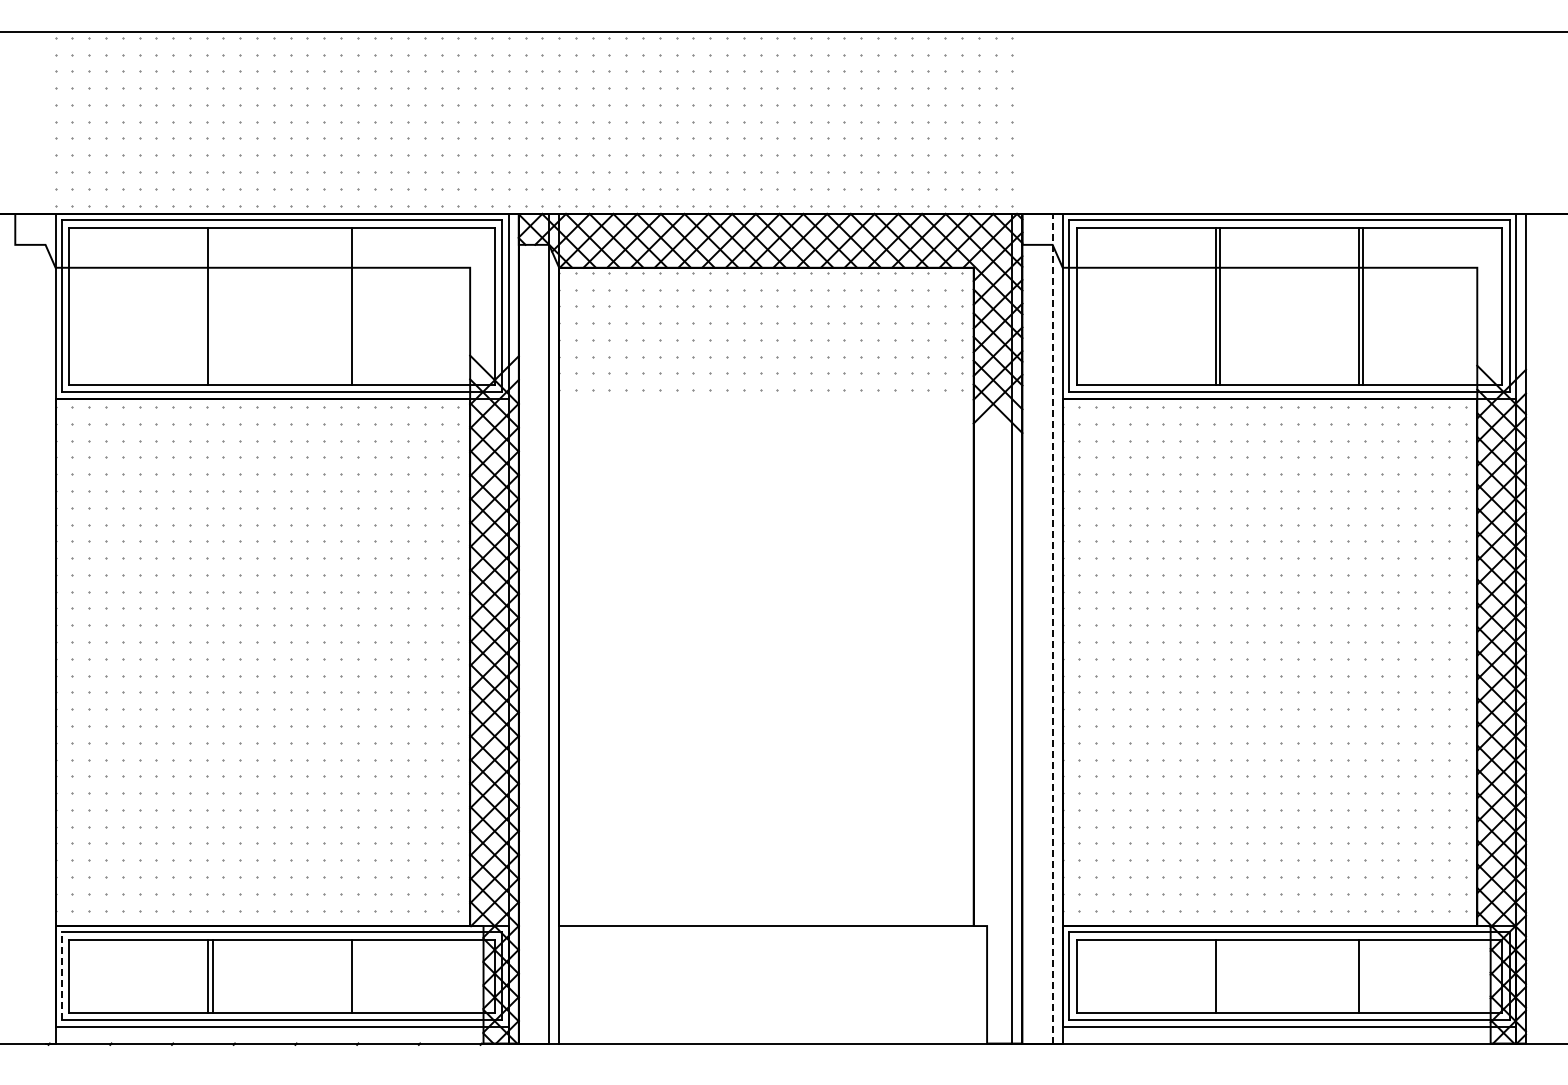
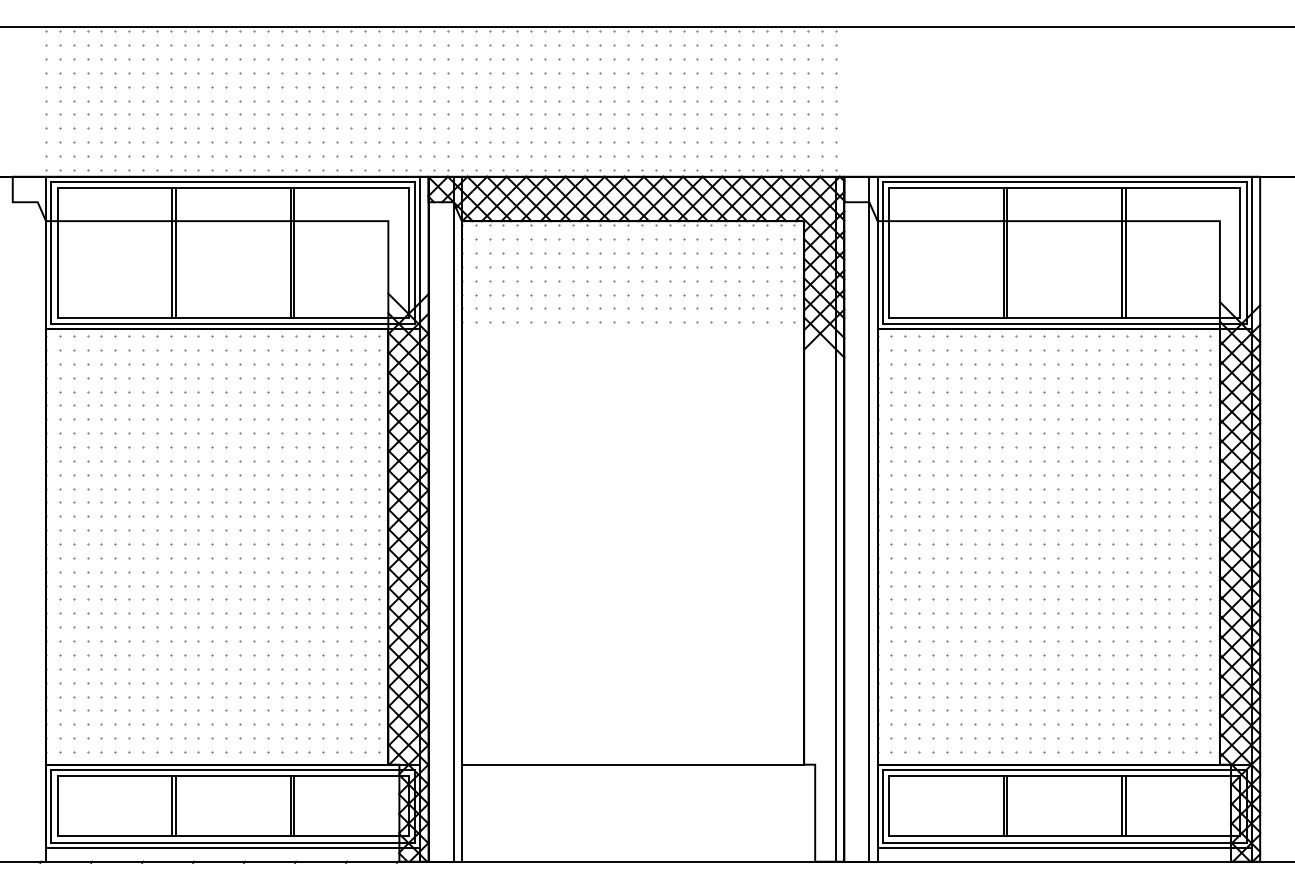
line: (212, 305) -> (175, 252), added
line: (355, 305) -> (293, 252), added
line: (1052, 628) -> (869, 519), dashed -> solid
line: (355, 975) -> (293, 805), added
line: (1219, 975) -> (1007, 805), added
line: (1363, 975) -> (1125, 805), added
line: (62, 976) -> (51, 806), dashed -> solid

